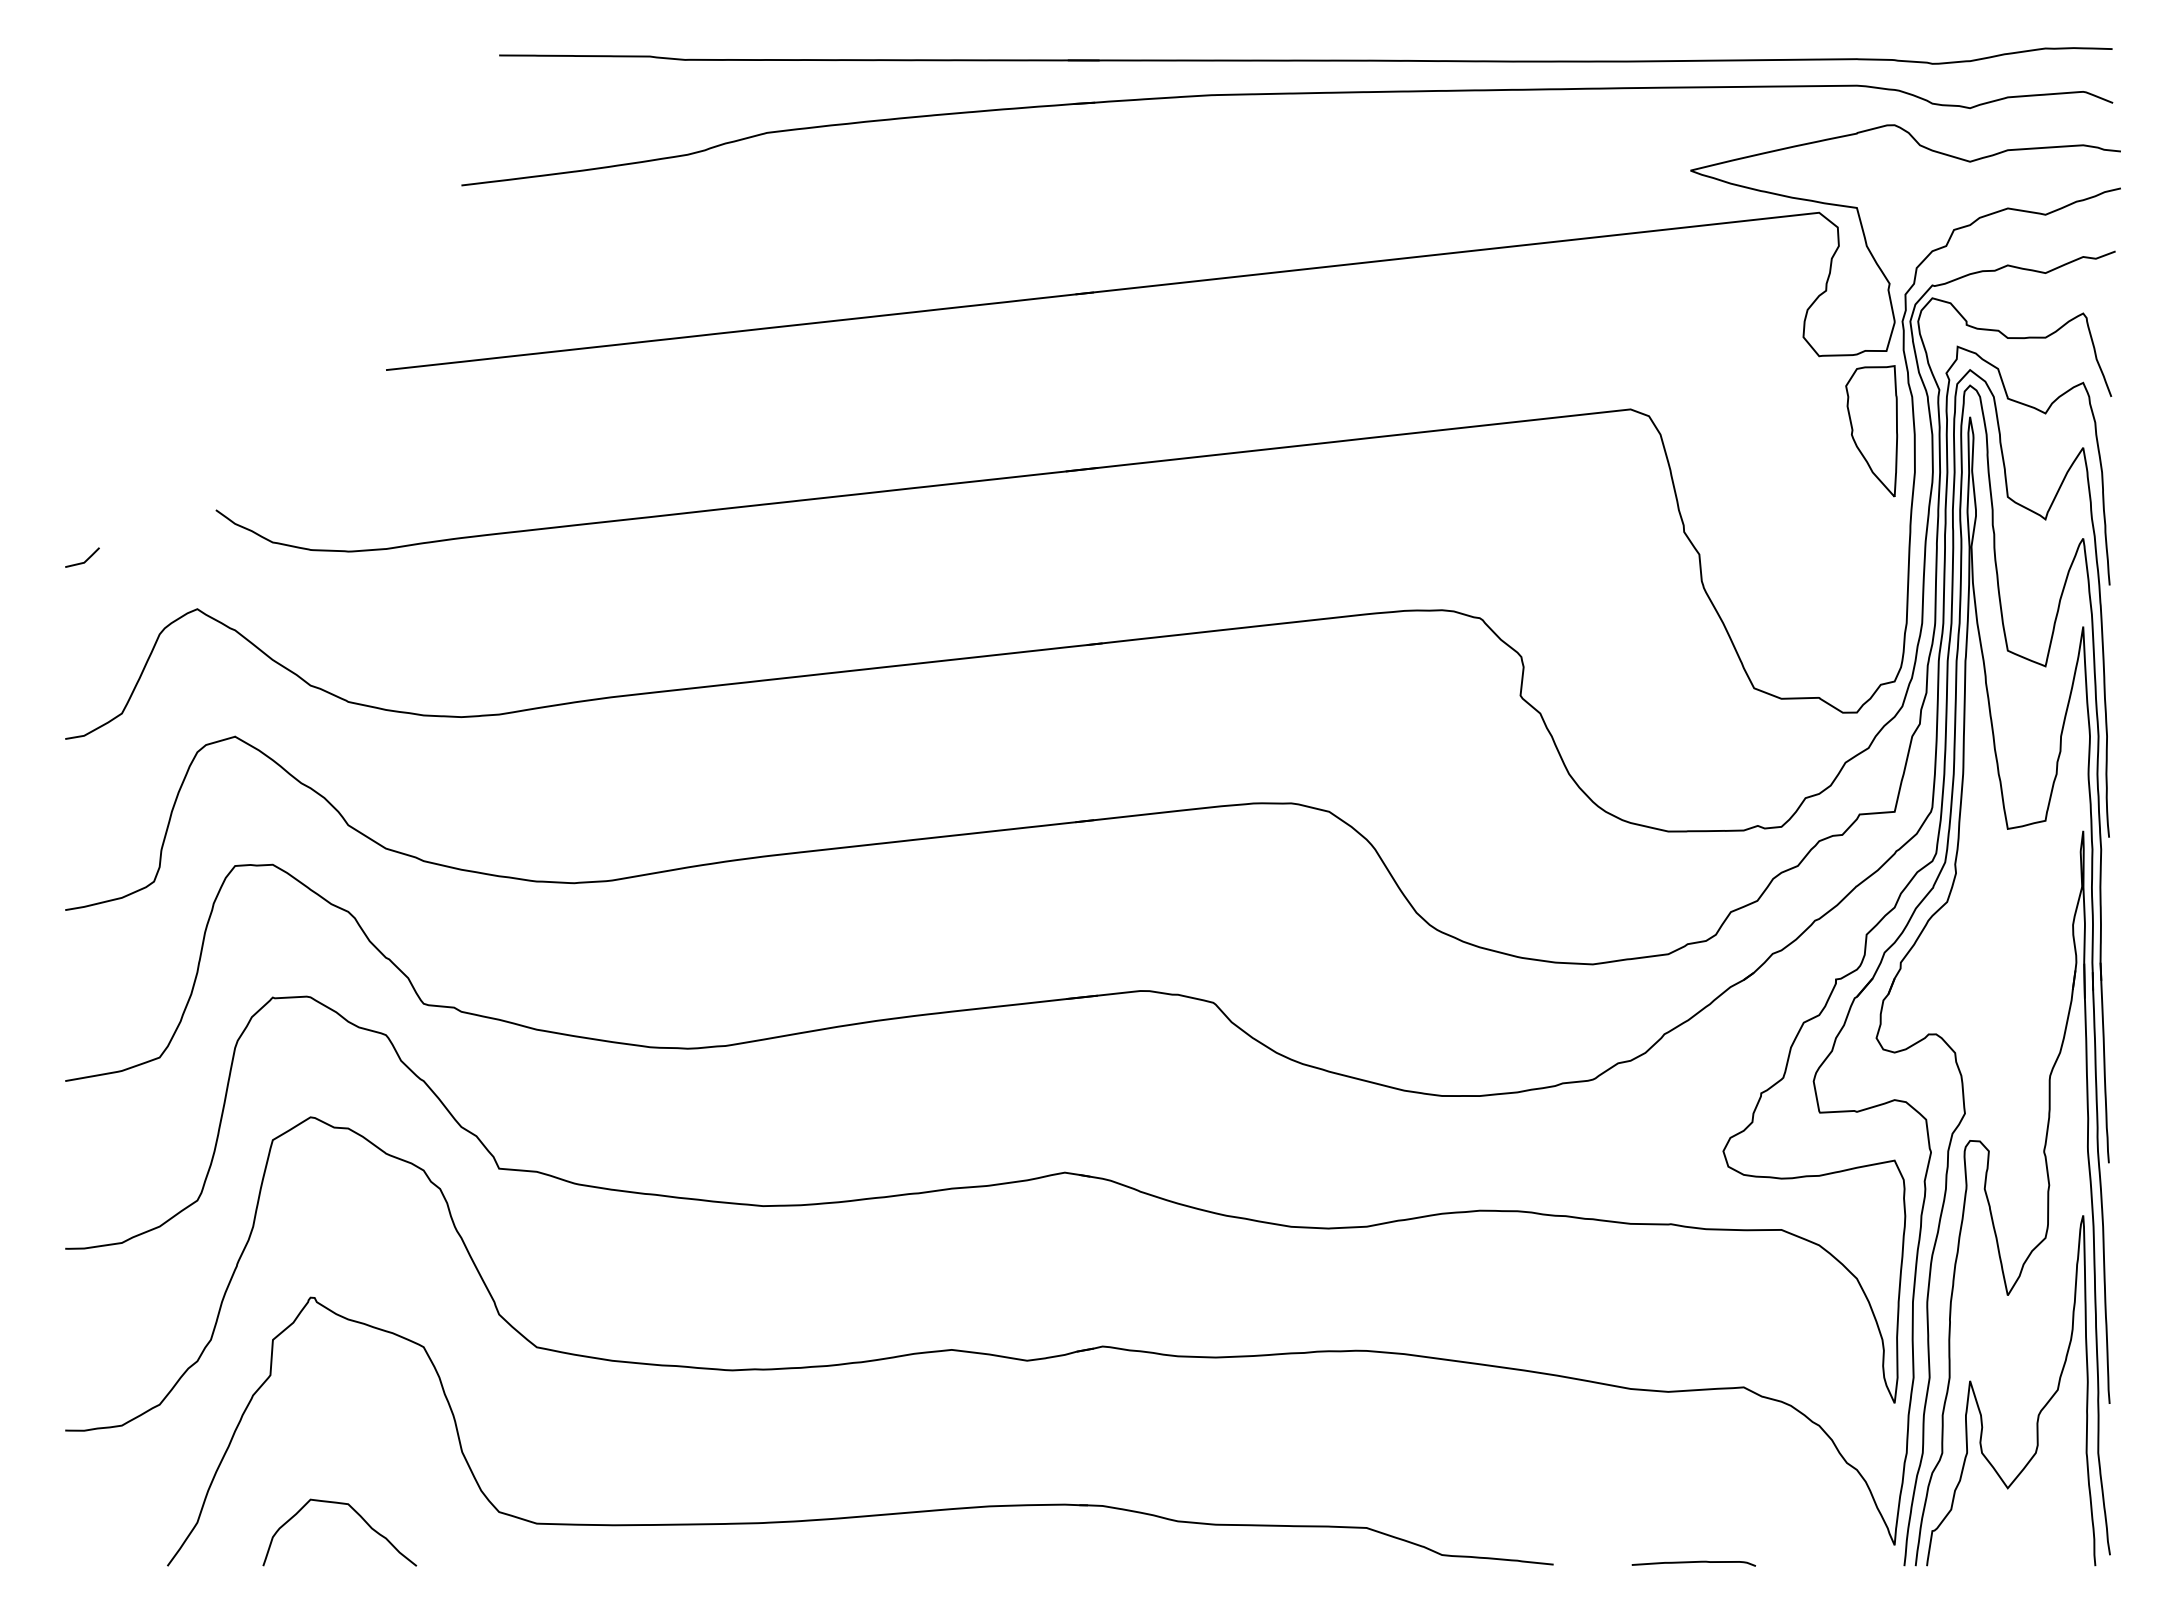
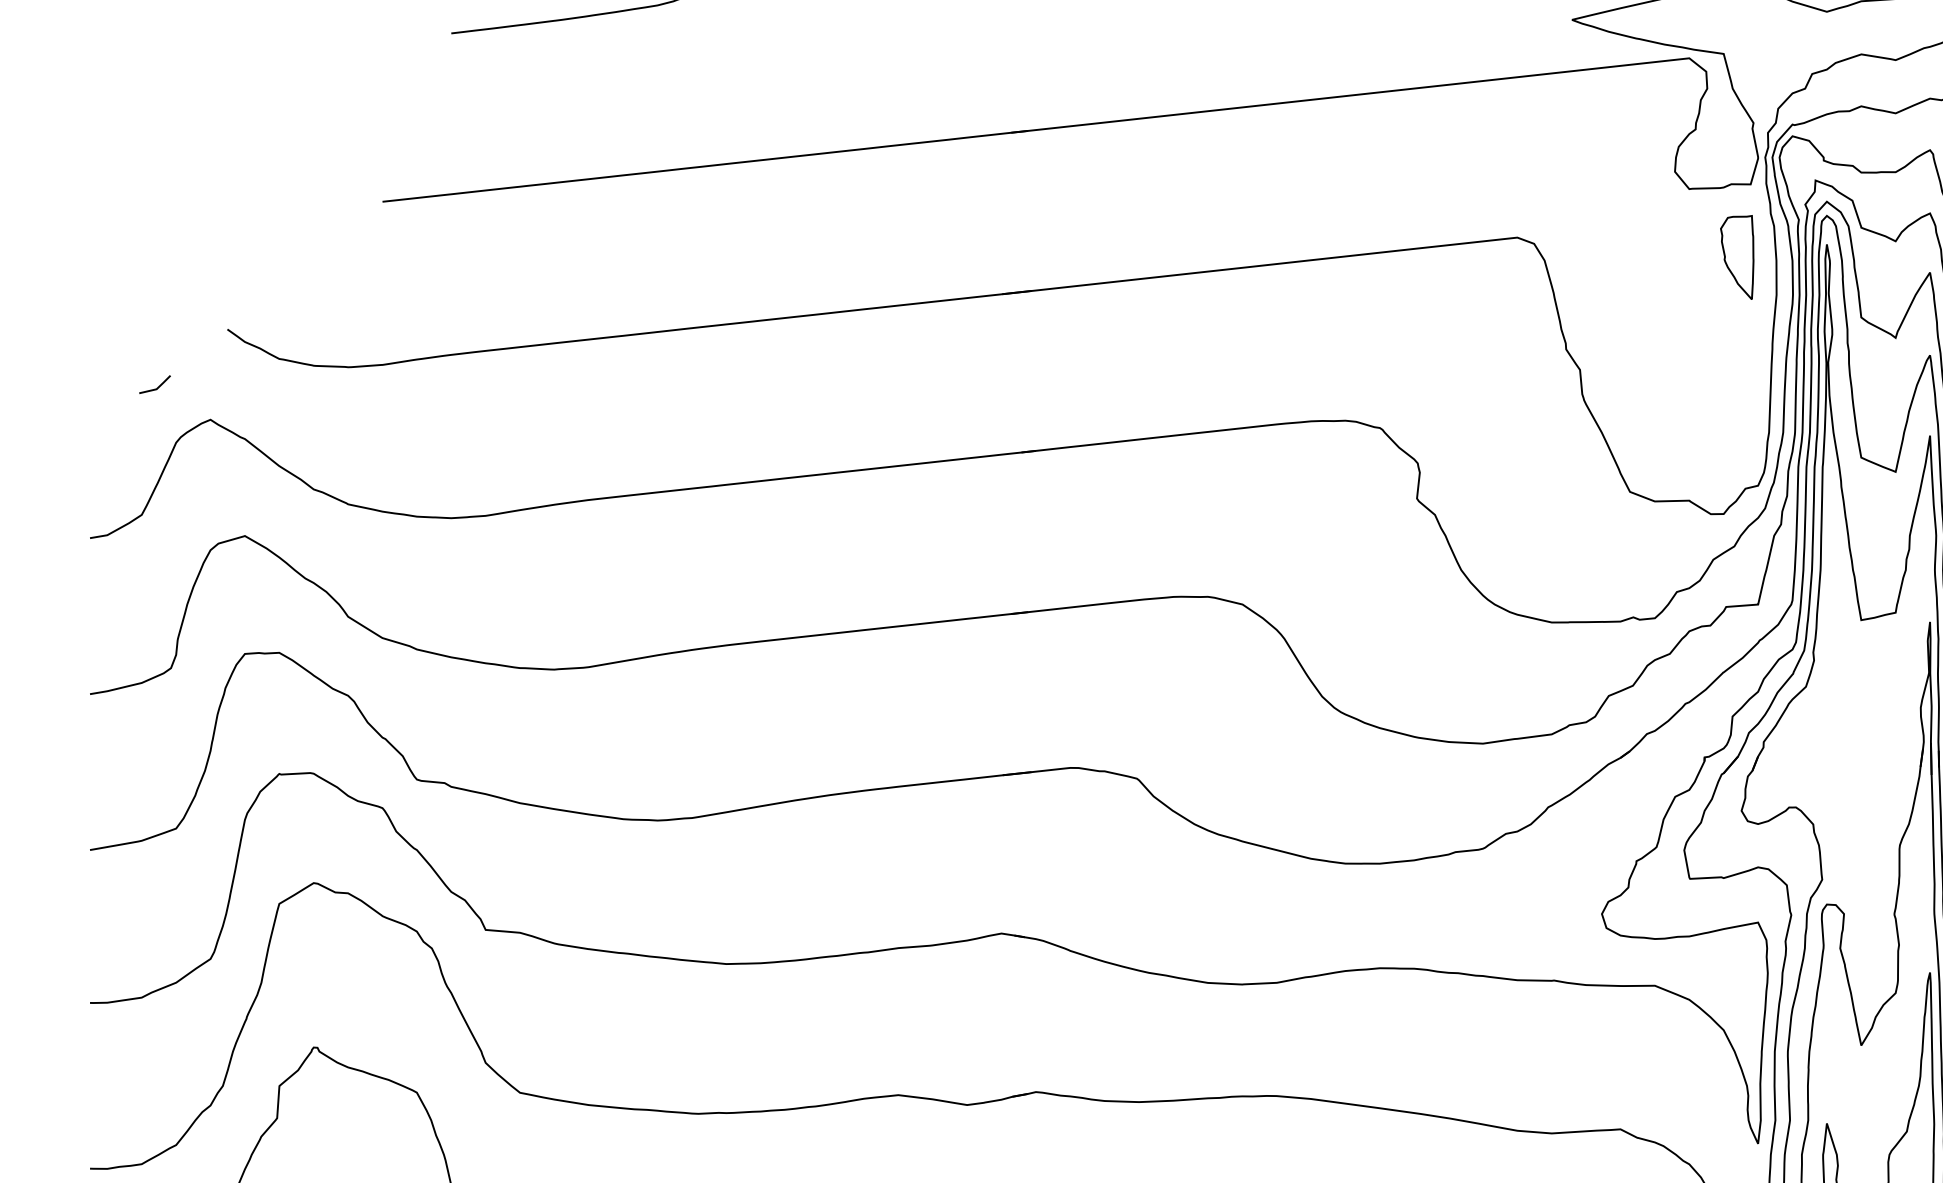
part: (1871, 431) -> (1737, 257), size x0.7
line: (85, 560) -> (157, 387), moved

